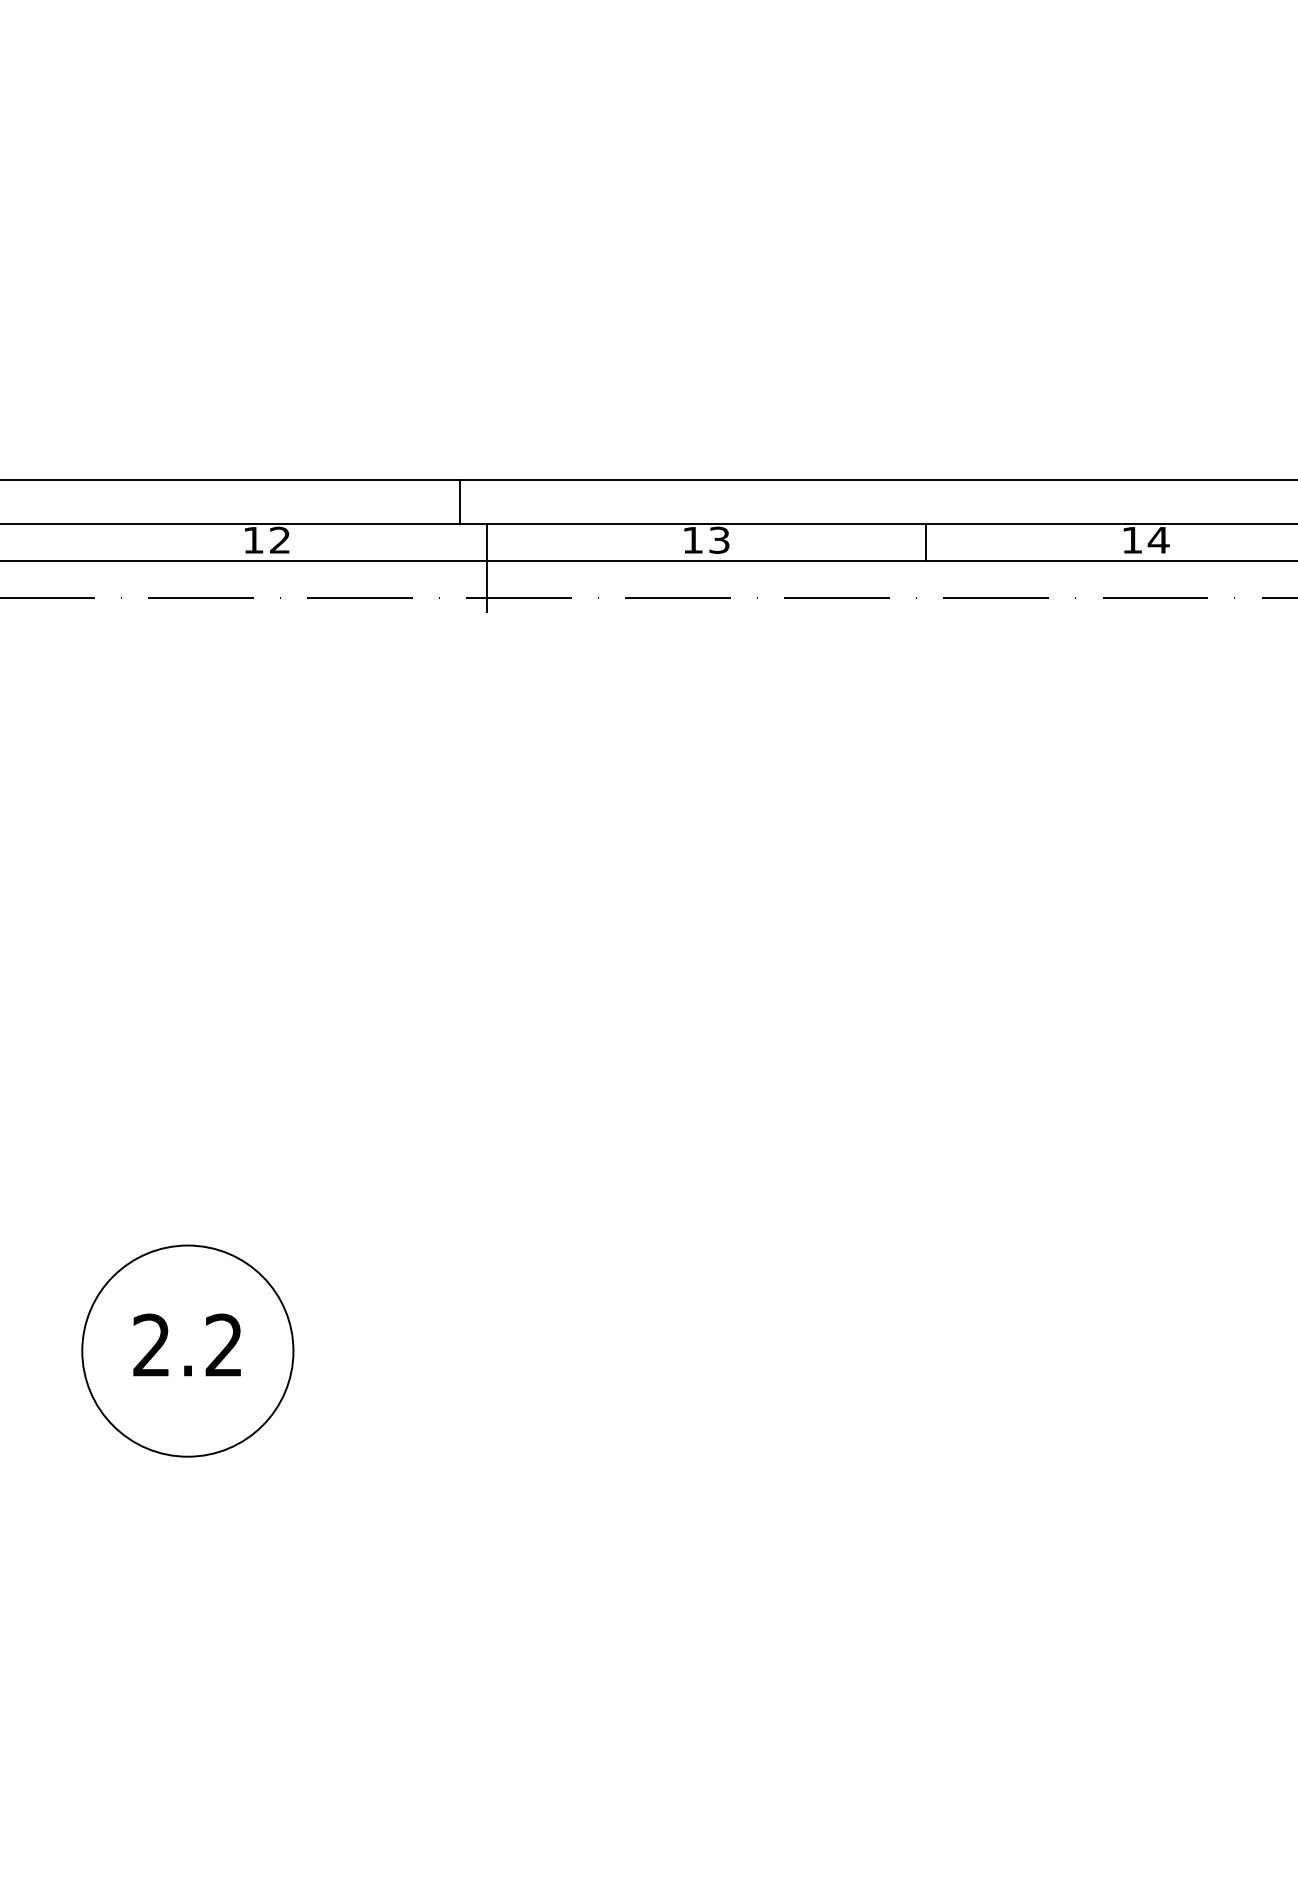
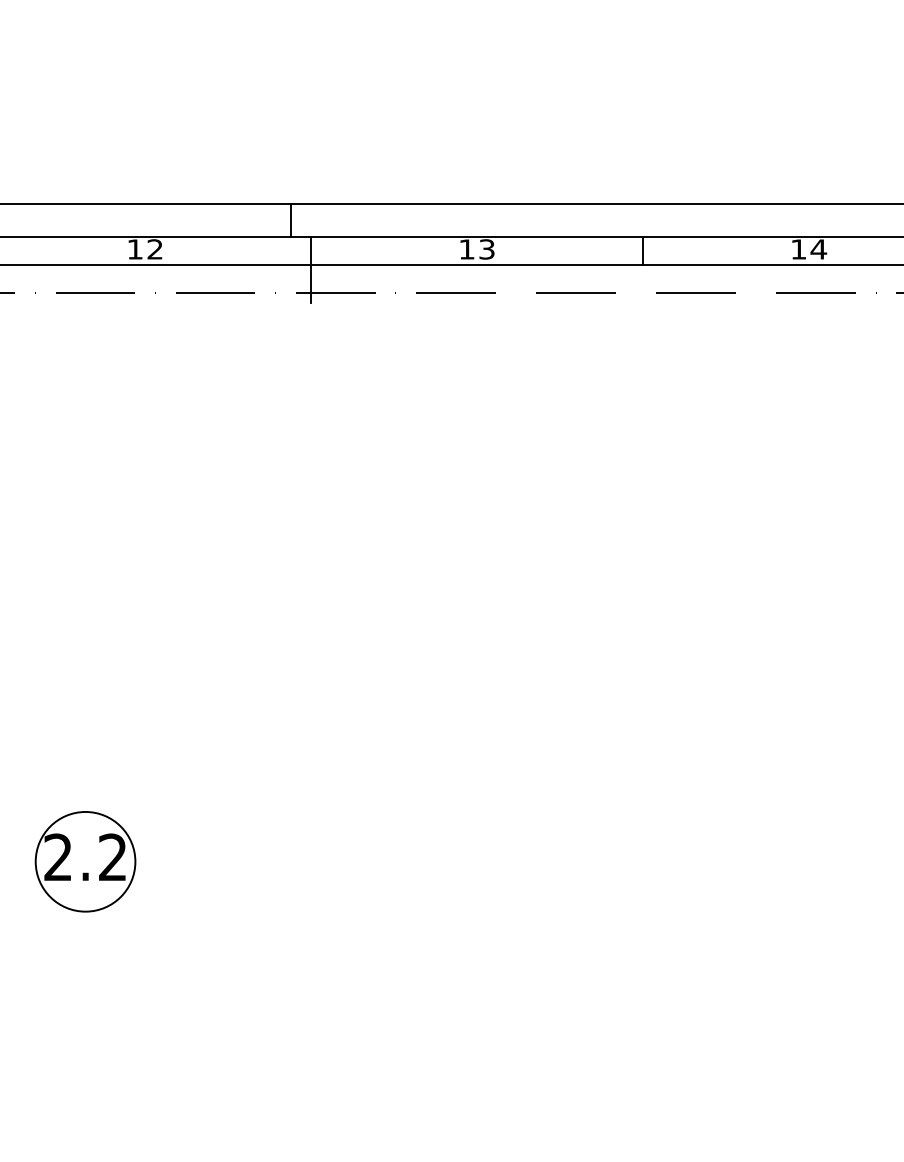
circle: (187, 1351) -> (85, 862), size x0.62

